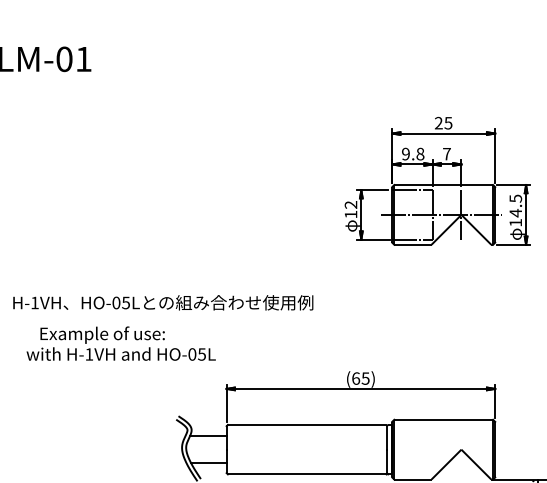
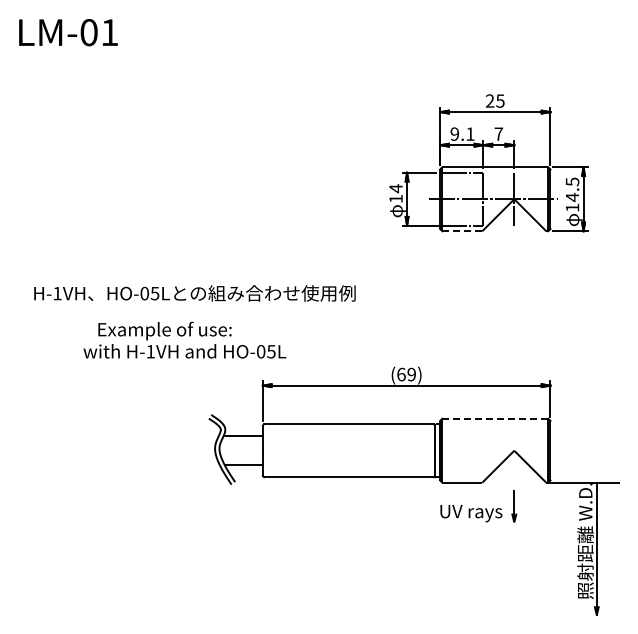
text: (420, 153) -> (470, 133), 9.8 -> 9.1
text: (350, 204) -> (395, 188), 12 -> 14
line: (413, 245) -> (462, 231), solid -> dashed
text: (120, 343) -> (184, 339), moved
text: (365, 378) -> (411, 374), (65) -> (69)
line: (443, 419) -> (495, 418), solid -> dashed

